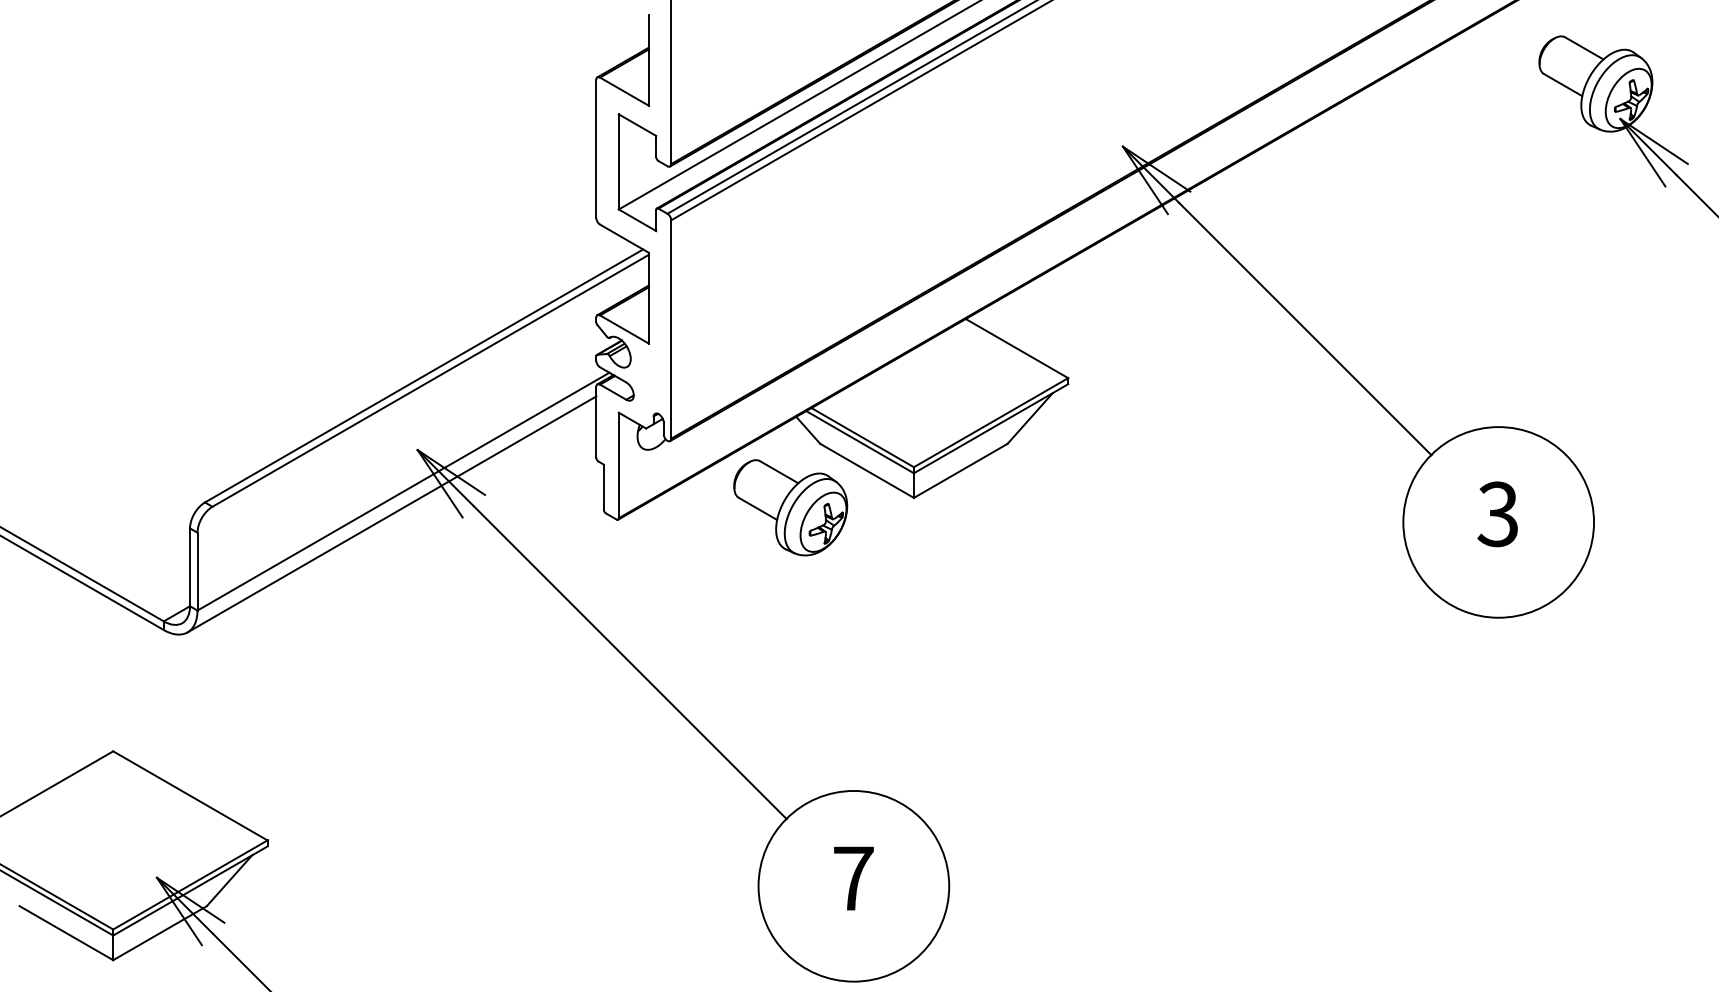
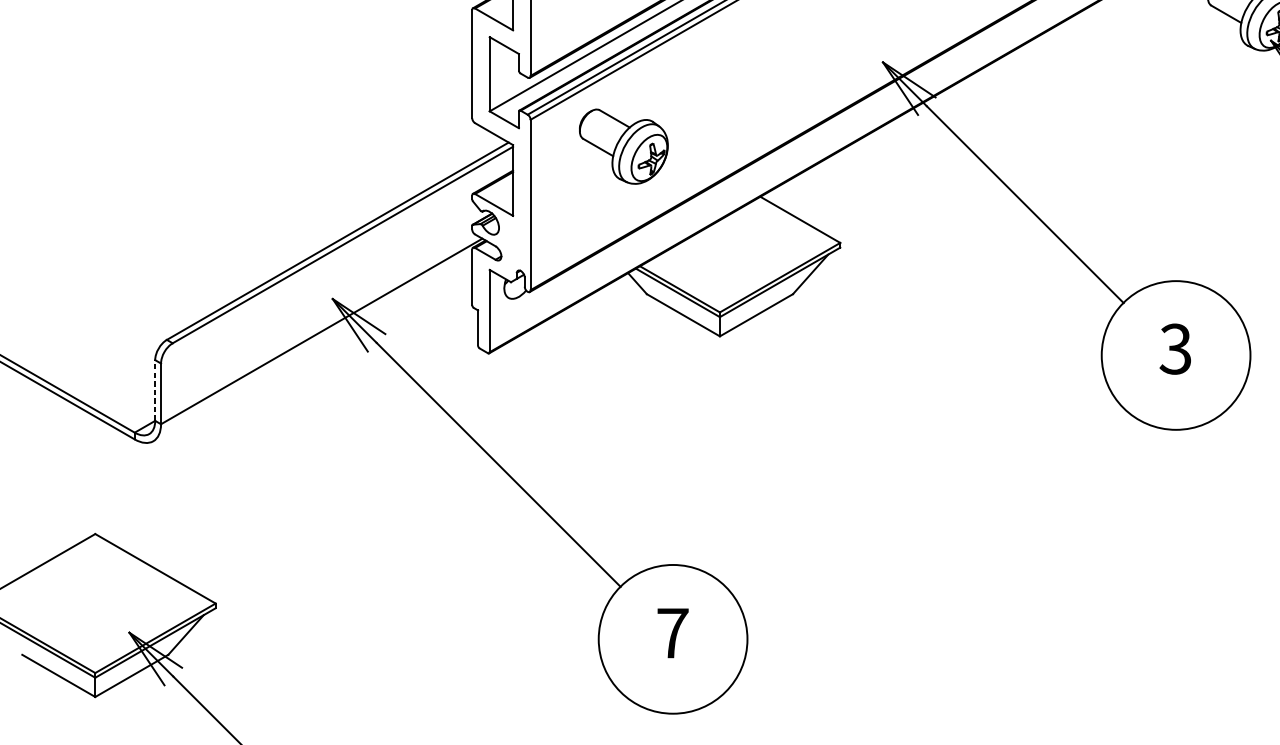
part: (790, 507) -> (623, 146), moved
line: (391, 514) -> (312, 349), removed
line: (190, 567) -> (155, 390), solid -> dashed

